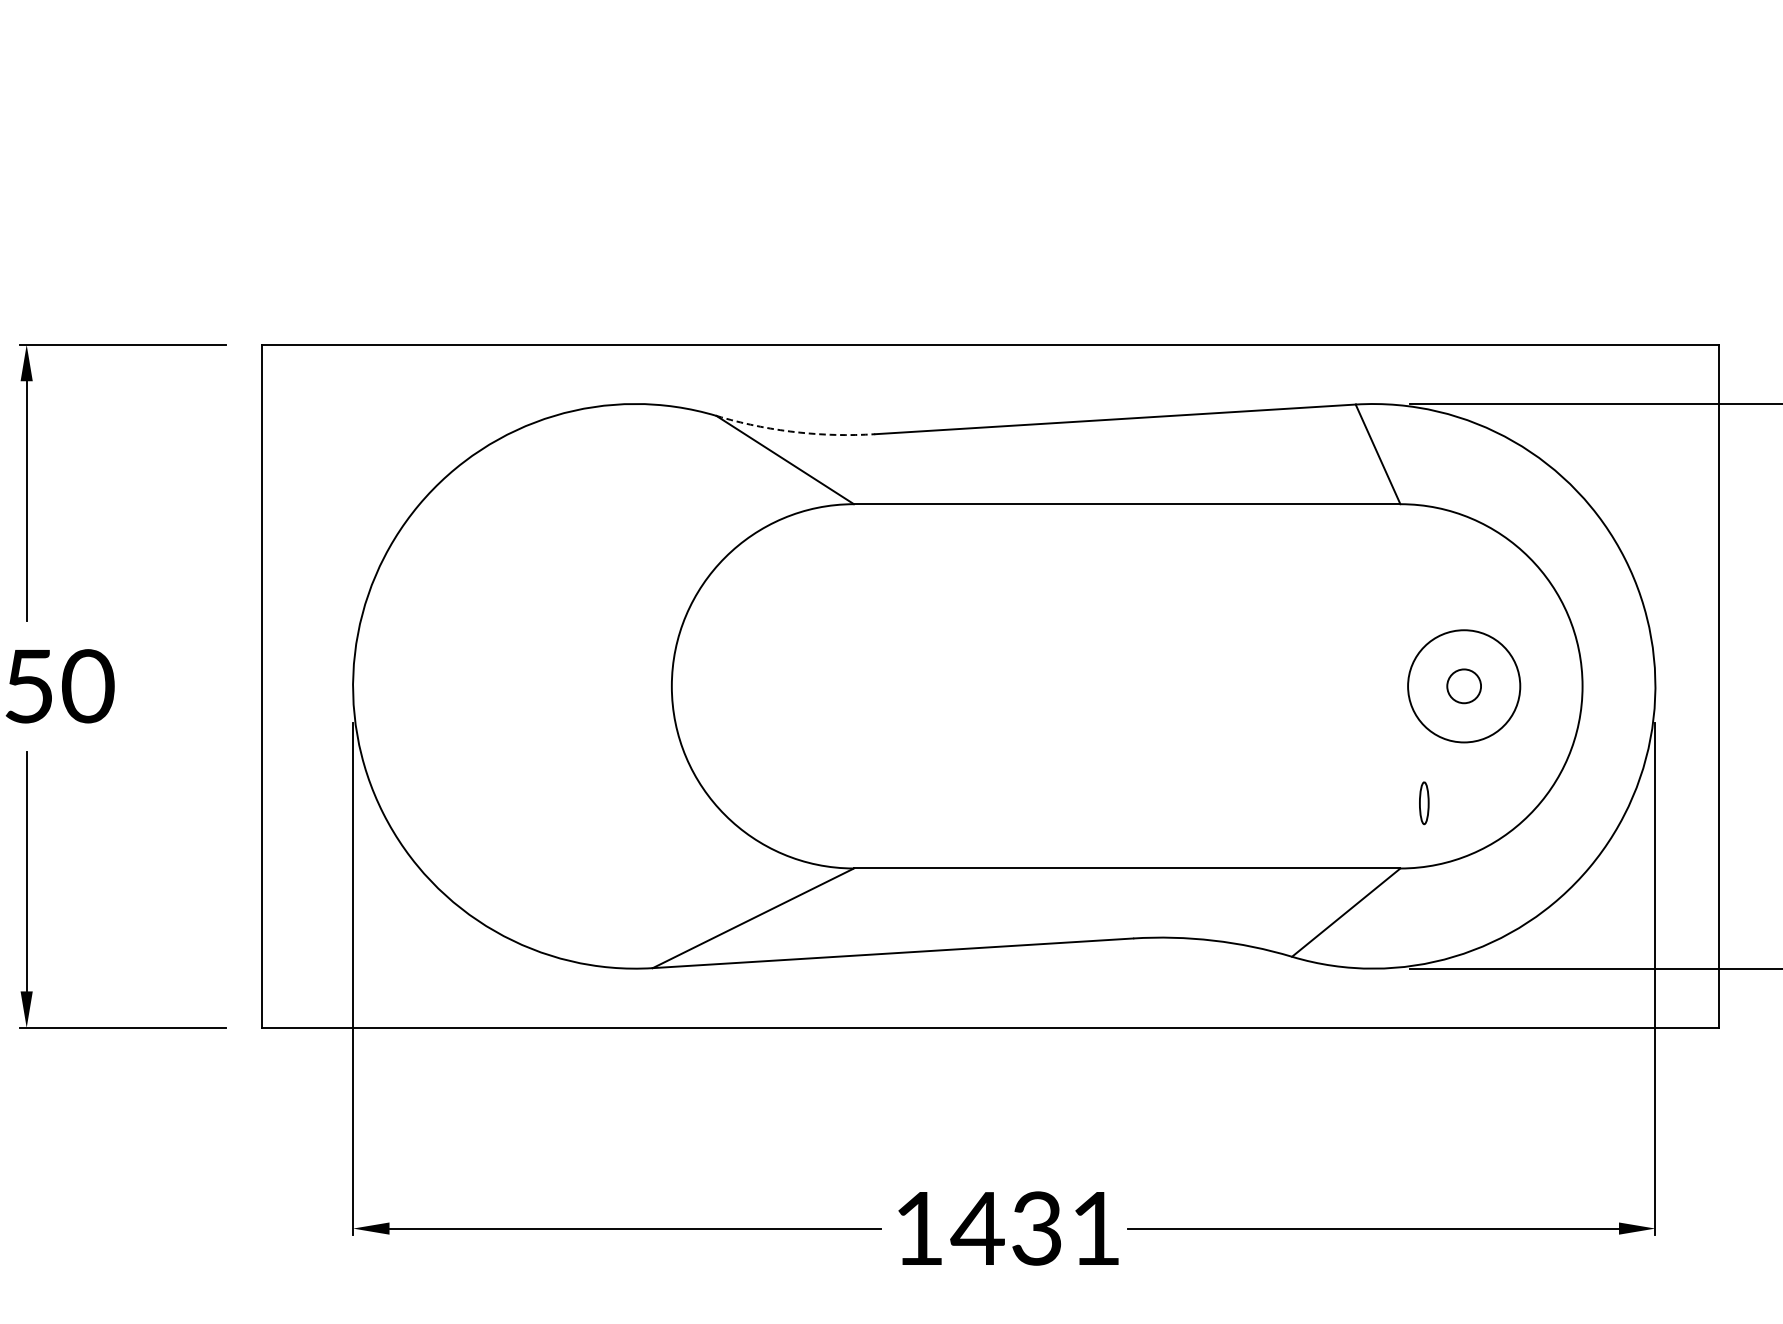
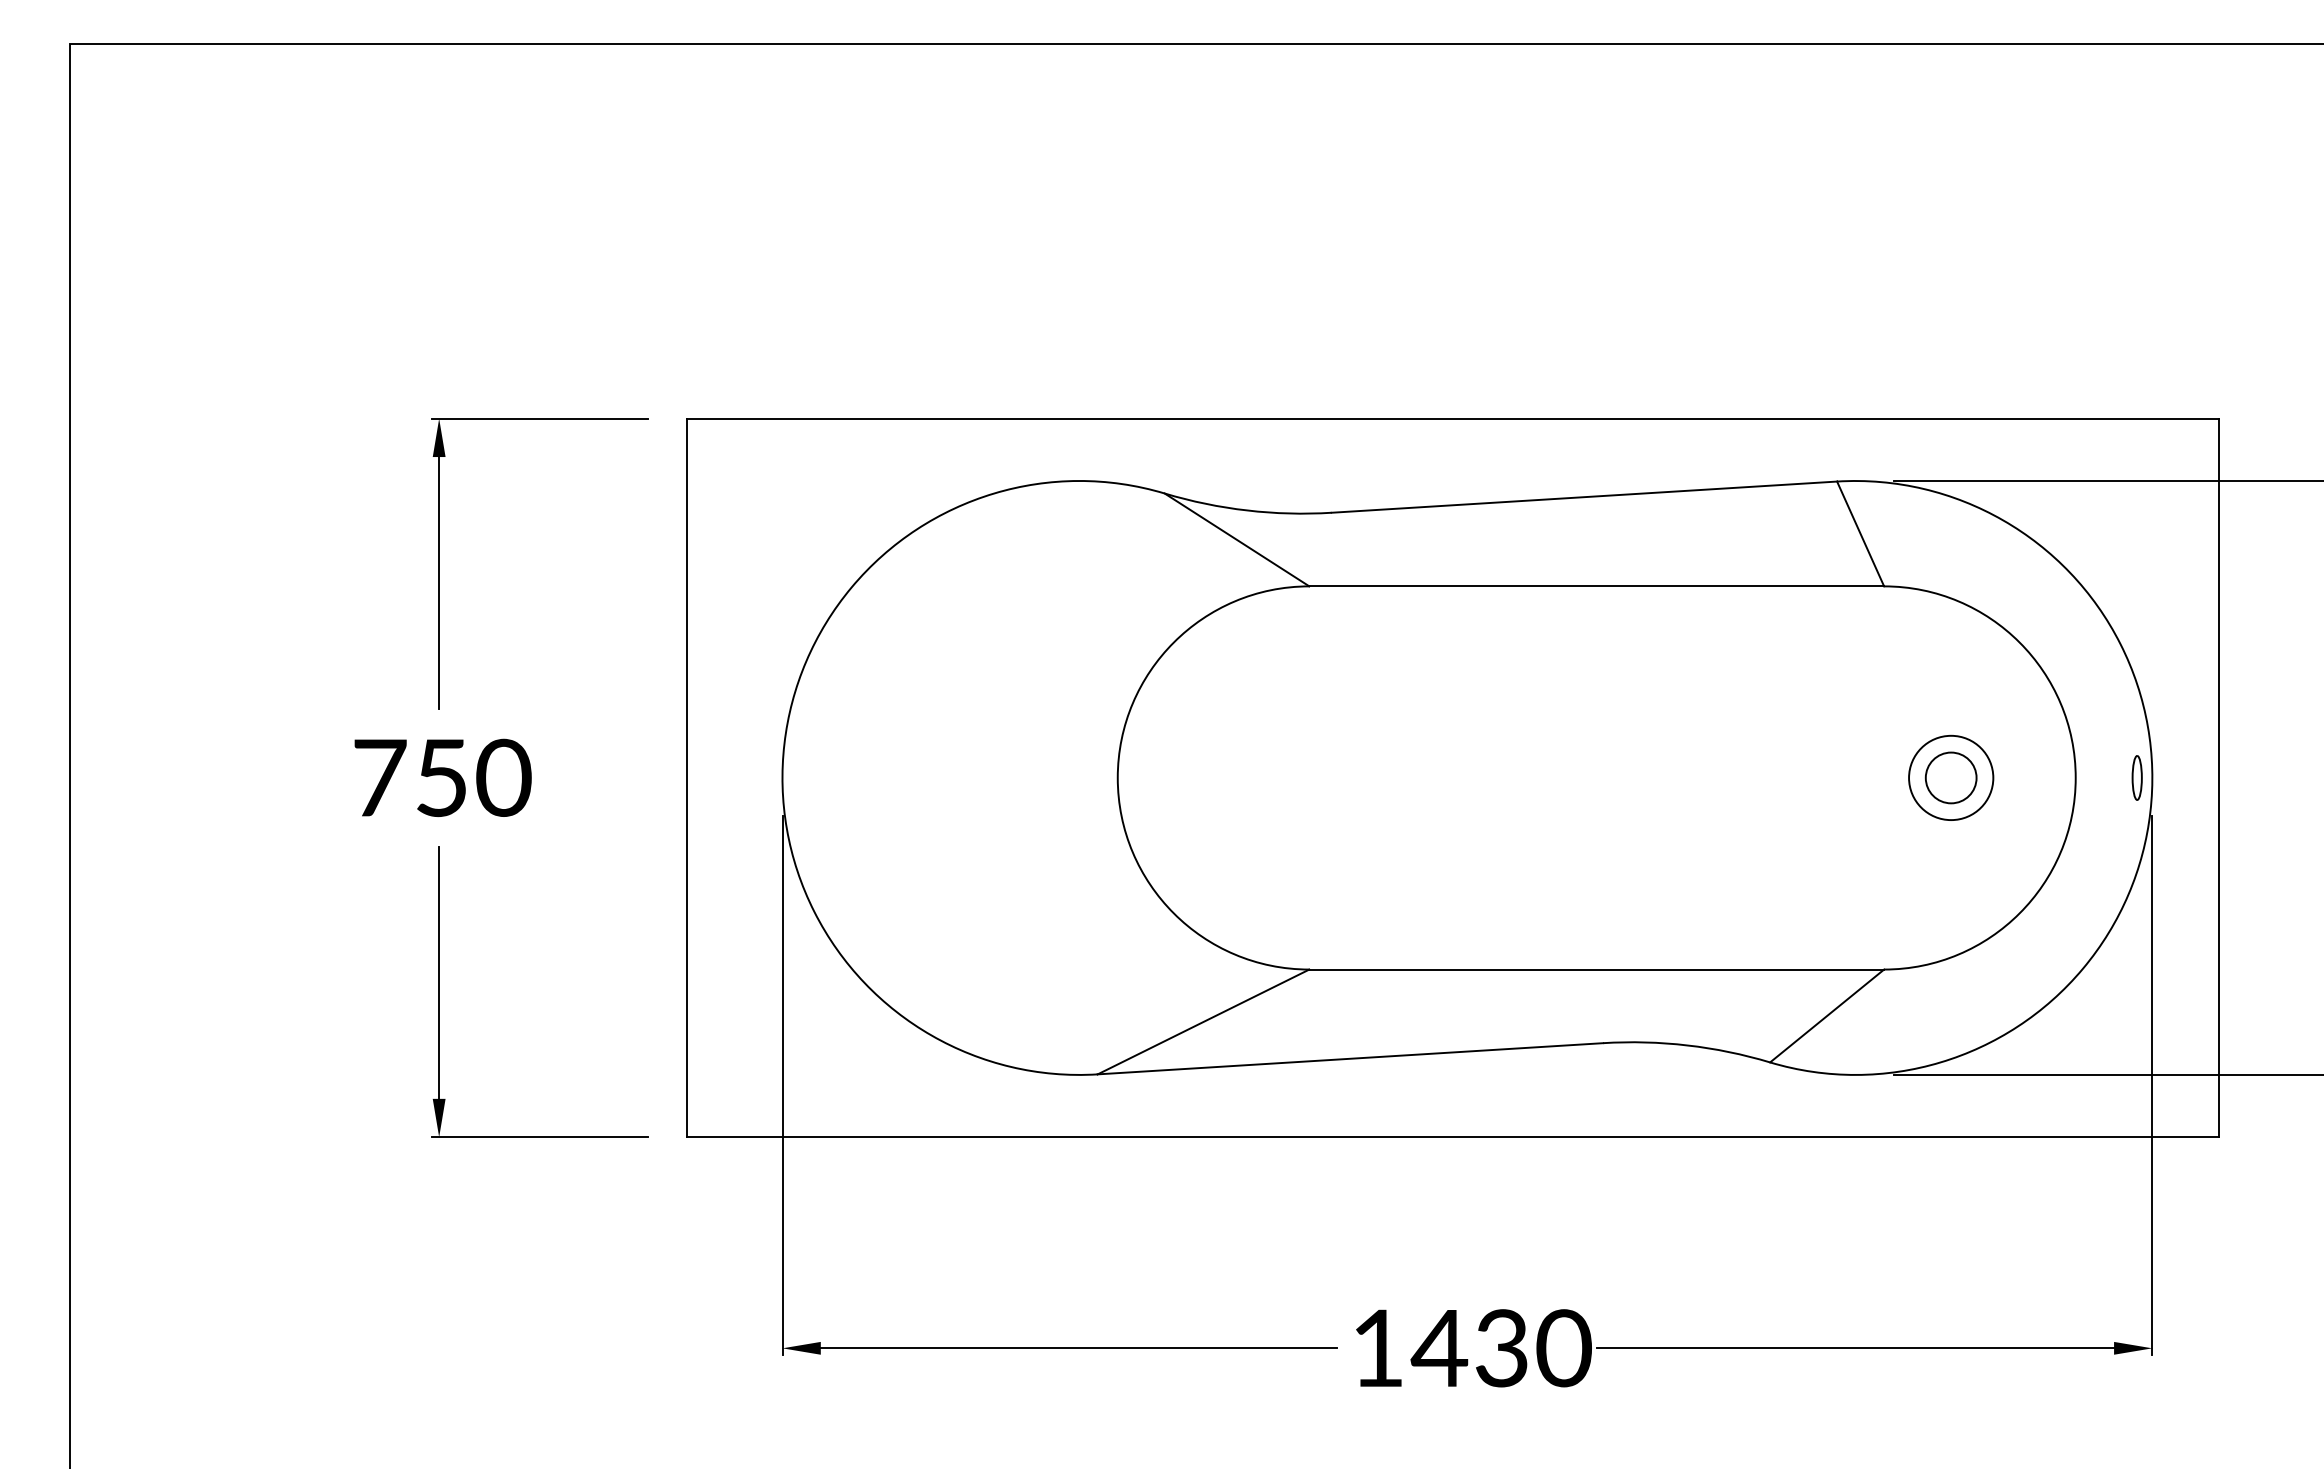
arc: (795, 432) -> (1247, 510), dashed -> solid
circle: (1463, 685) -> (1950, 777), size x1.43
circle: (1464, 685) -> (1951, 777), size x0.71
part: (1423, 802) -> (2136, 777), moved
text: (1095, 1228) -> (1563, 1348), 1431 -> 1430

